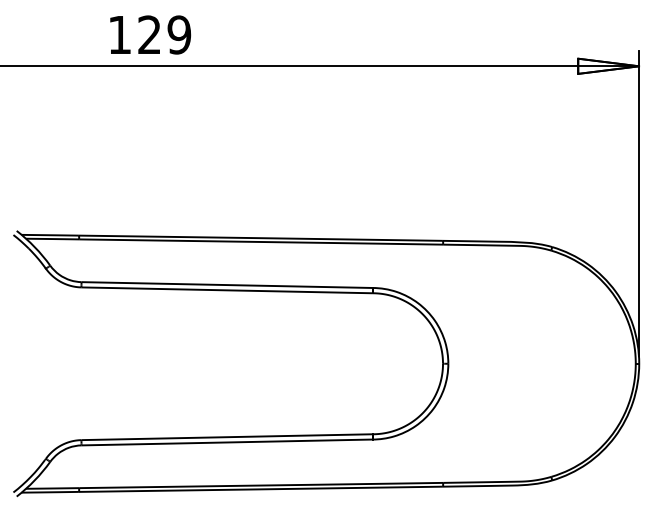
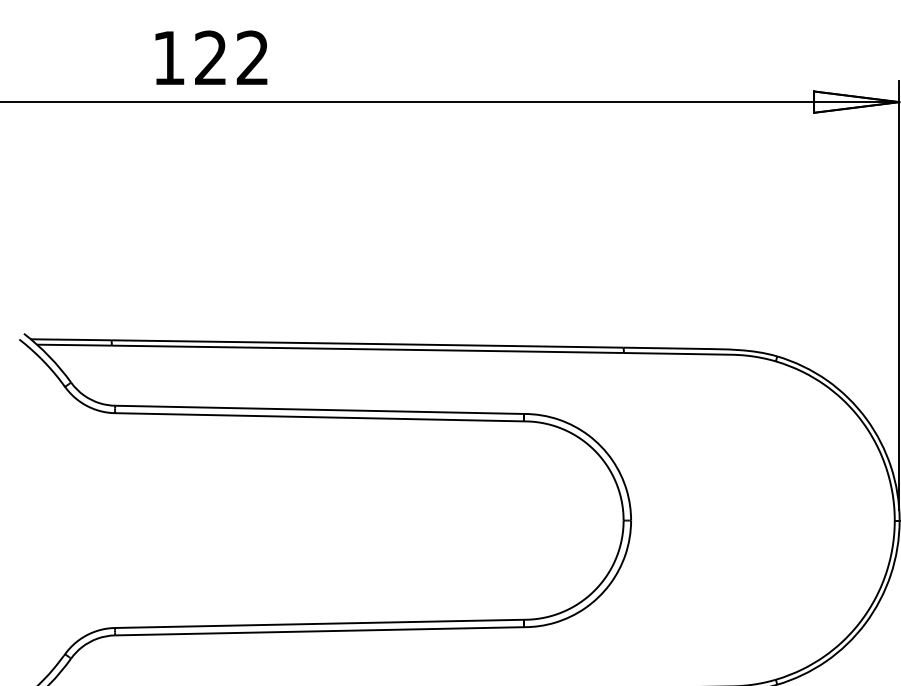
text: (179, 34) -> (252, 57), 129 -> 122

